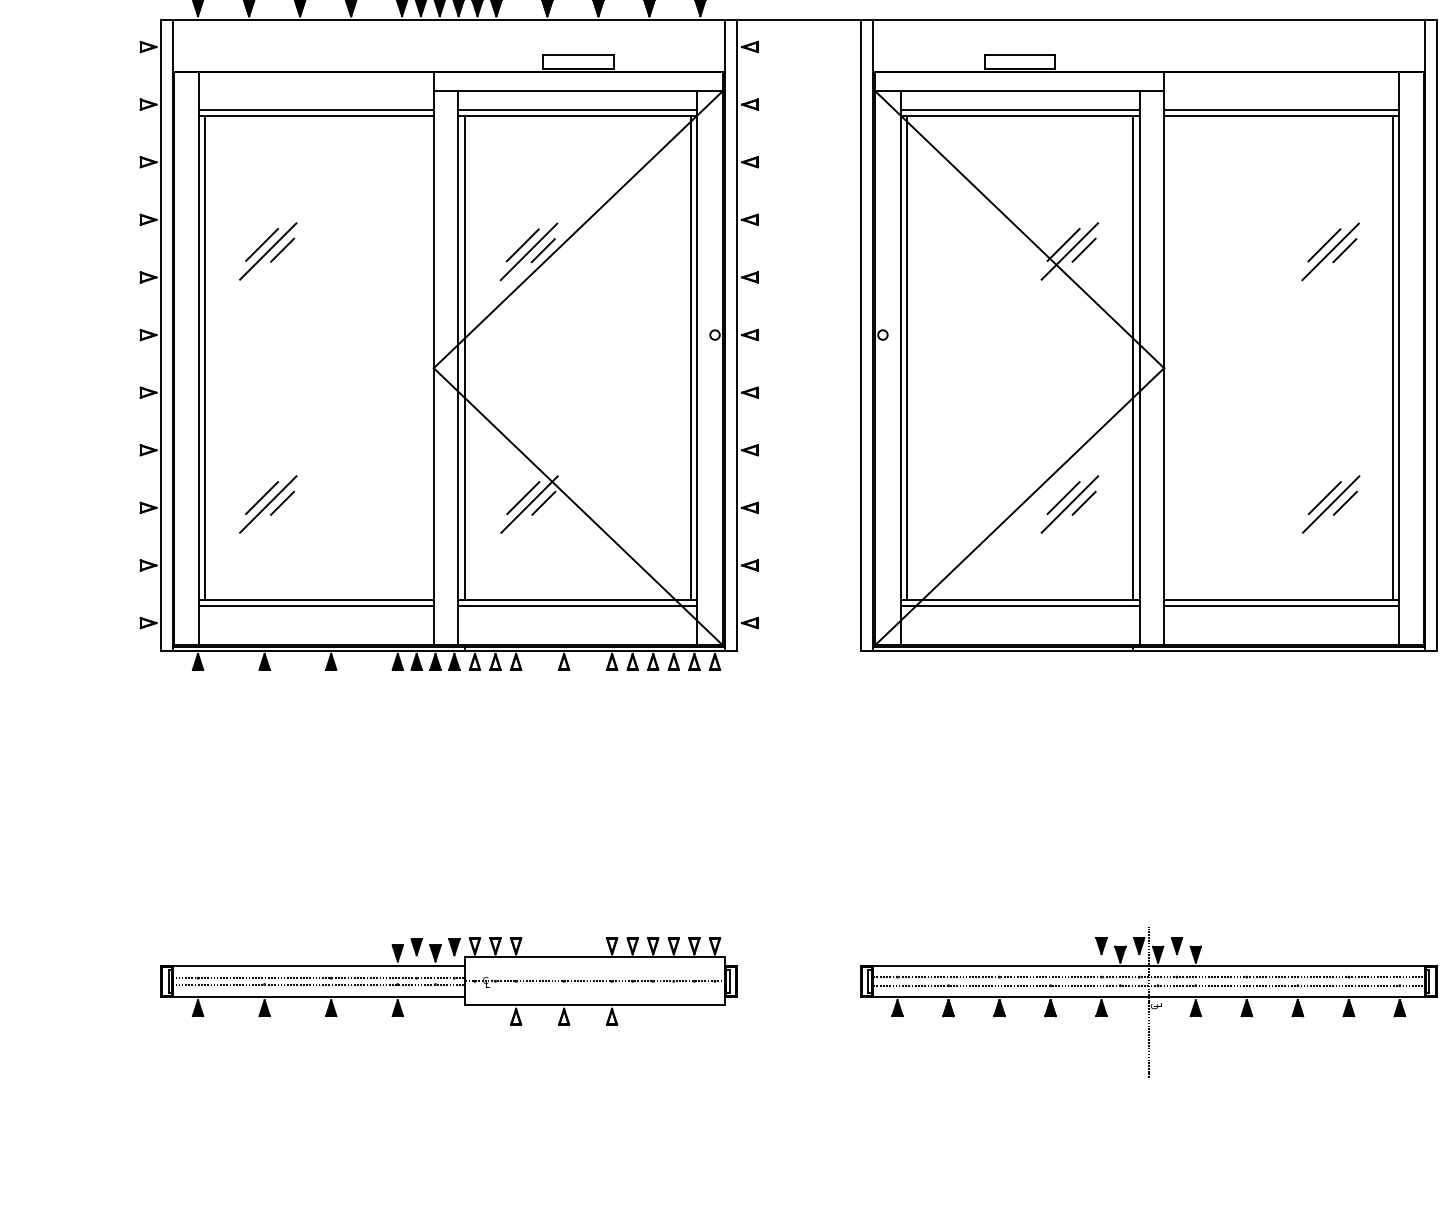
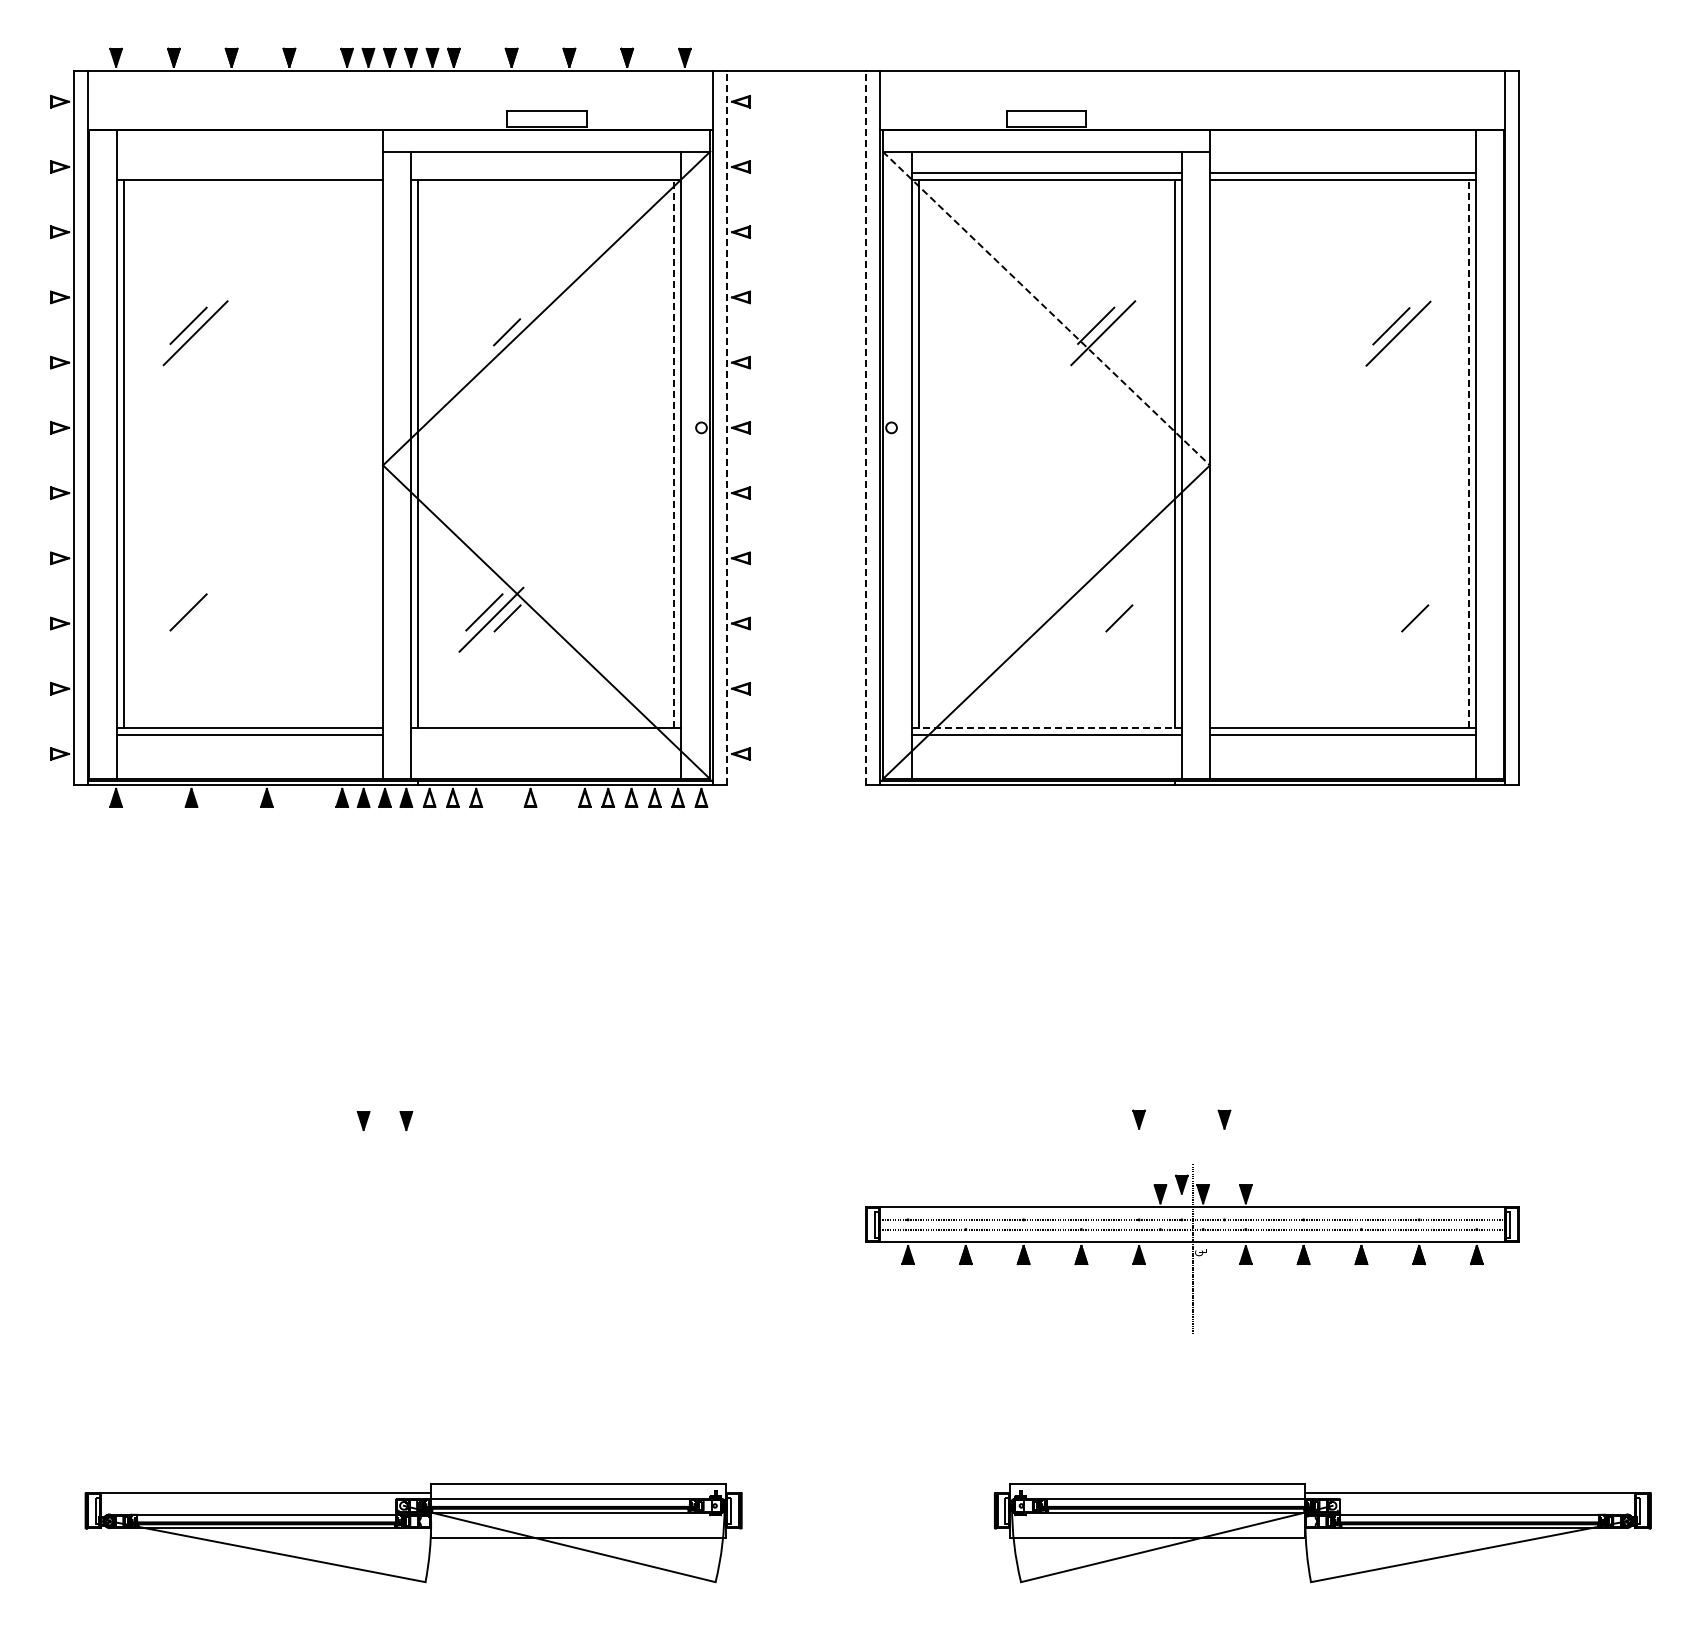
line: (316, 109) -> (250, 172), removed
line: (577, 109) -> (545, 172), removed
line: (1019, 229) -> (1046, 308), solid -> dashed
line: (522, 245) -> (483, 326), removed
line: (282, 249) -> (211, 331), removed
line: (1084, 249) -> (1119, 331), removed
line: (1344, 250) -> (1414, 332), removed
line: (528, 251) -> (490, 333), removed
line: (737, 334) -> (726, 427), solid -> dashed
line: (860, 334) -> (866, 427), solid -> dashed
line: (691, 357) -> (674, 453), solid -> dashed
line: (1392, 357) -> (1468, 453), solid -> dashed
line: (1063, 498) -> (1096, 612), removed
line: (1324, 498) -> (1391, 612), removed
line: (282, 503) -> (211, 618), removed
line: (268, 504) -> (195, 619), removed
line: (1070, 504) -> (1103, 619), removed
line: (1330, 504) -> (1398, 619), removed
line: (1020, 599) -> (1047, 727), solid -> dashed
line: (577, 605) -> (545, 734), removed
part: (449, 981) -> (400, 1159), removed
part: (1148, 1002) -> (1192, 1248), moved

